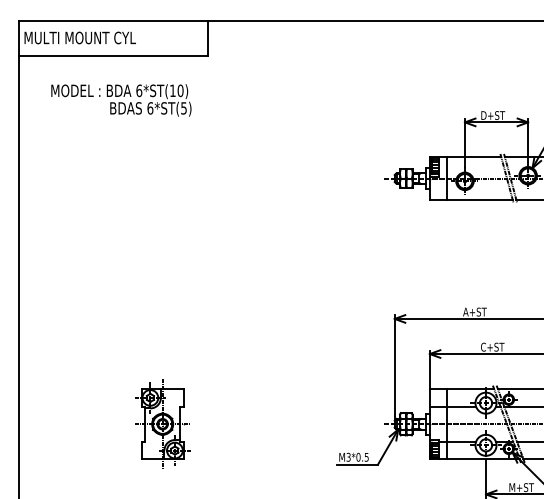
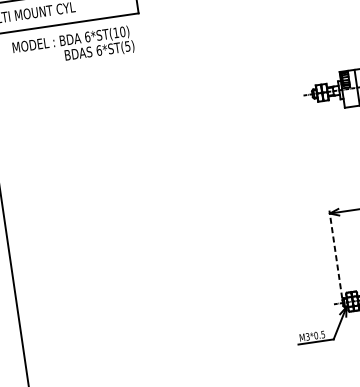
text: (121, 100) -> (73, 47), moved
line: (394, 367) -> (335, 254), solid -> dashed
part: (162, 423) -> (145, 331), removed

